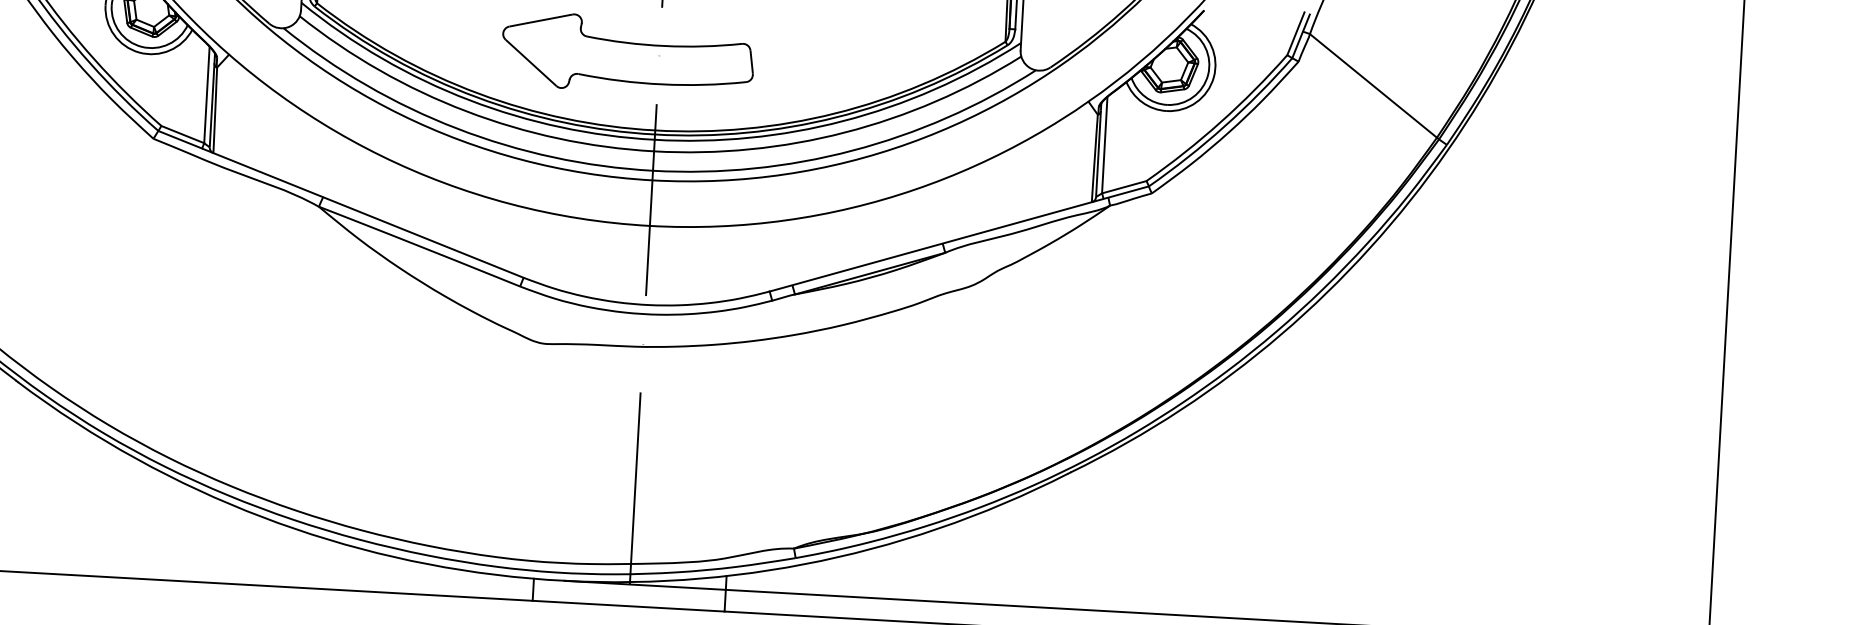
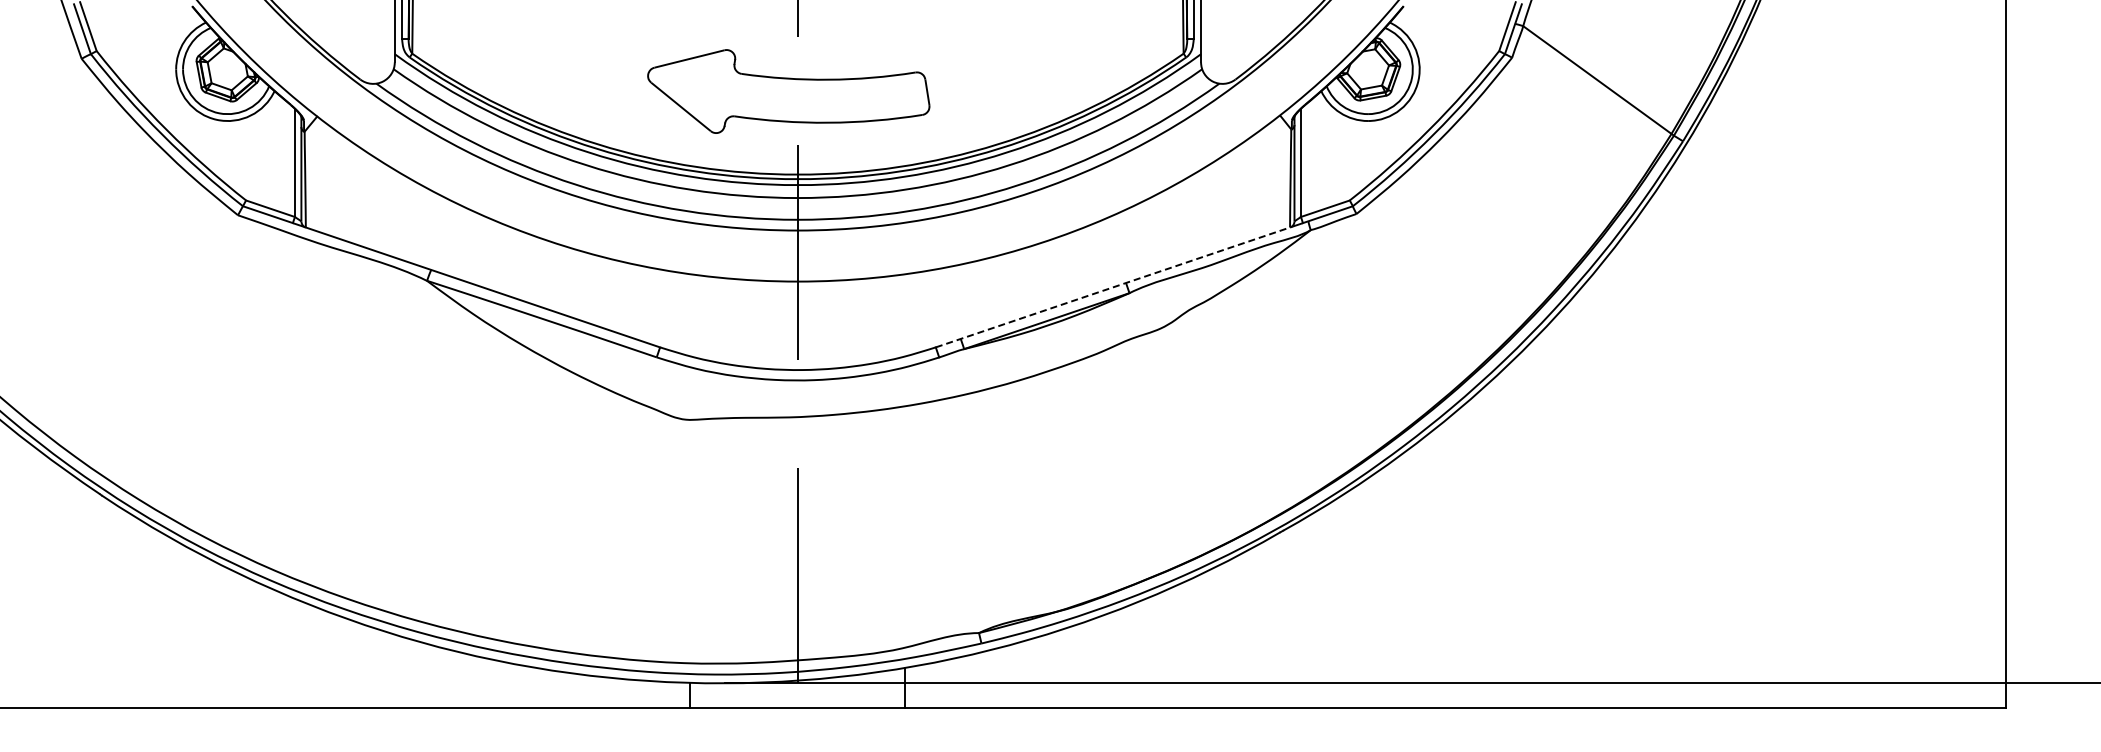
part: (627, 54) -> (788, 91), moved
line: (930, 246) -> (1112, 287), solid -> dashed

